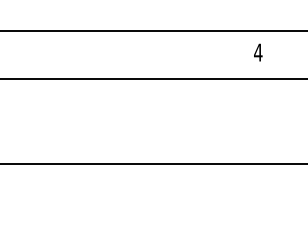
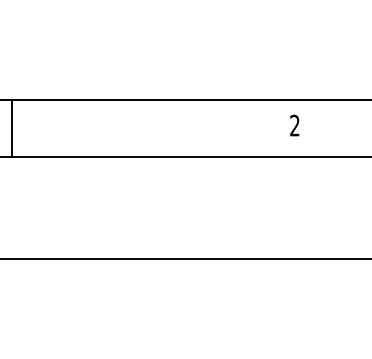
text: (257, 52) -> (294, 125), 4 -> 2
line: (22, 55) -> (11, 128), added

